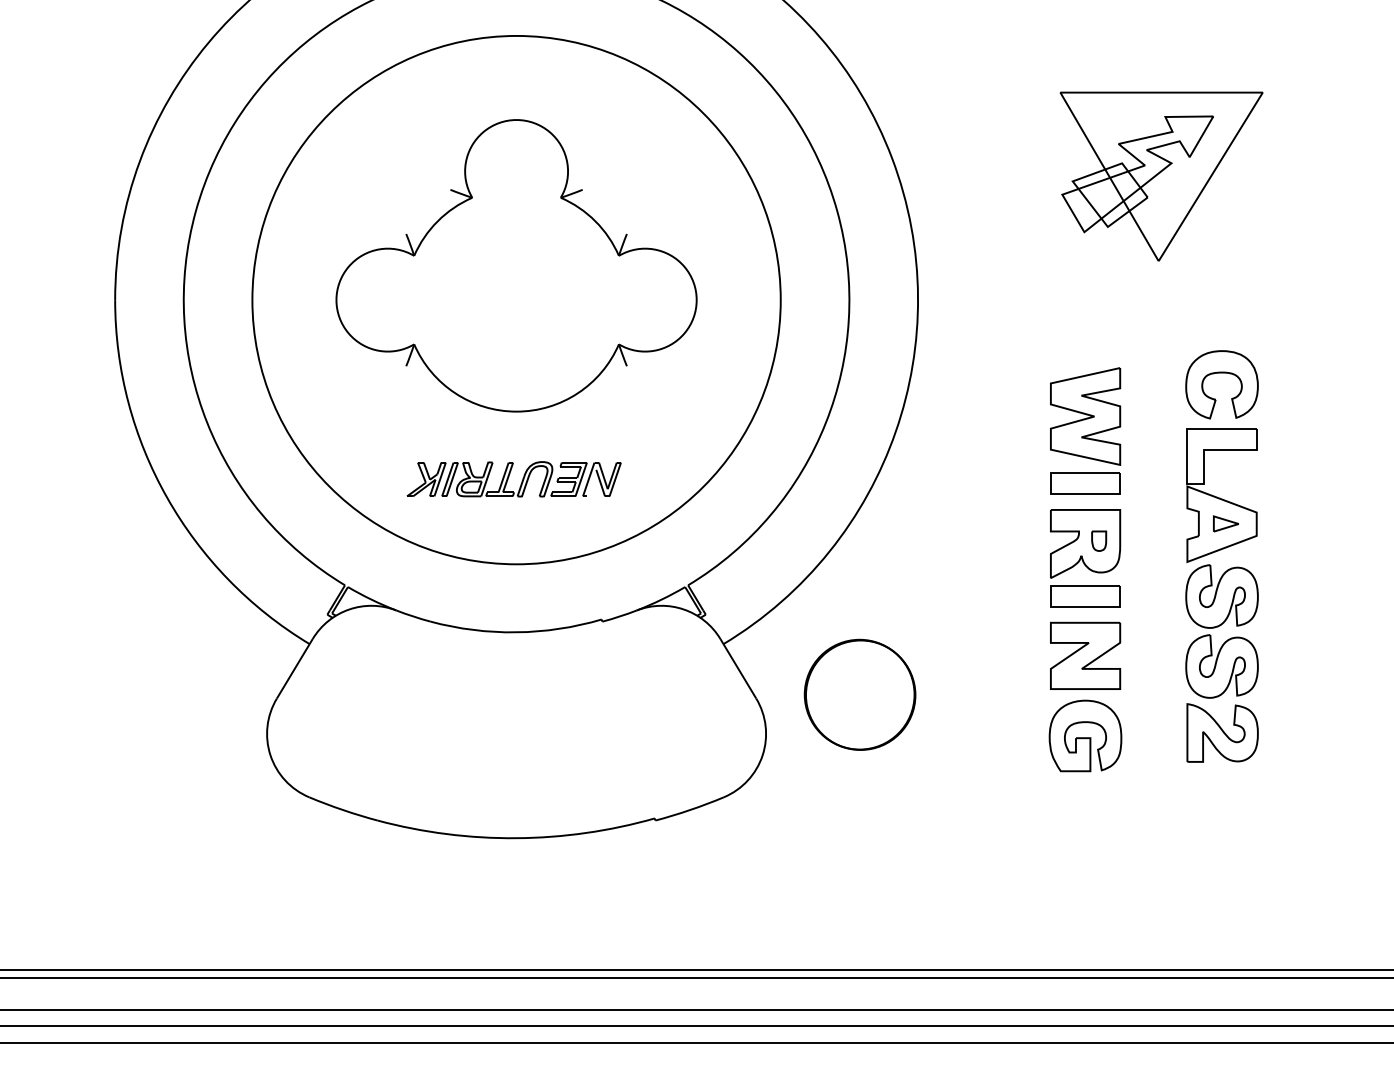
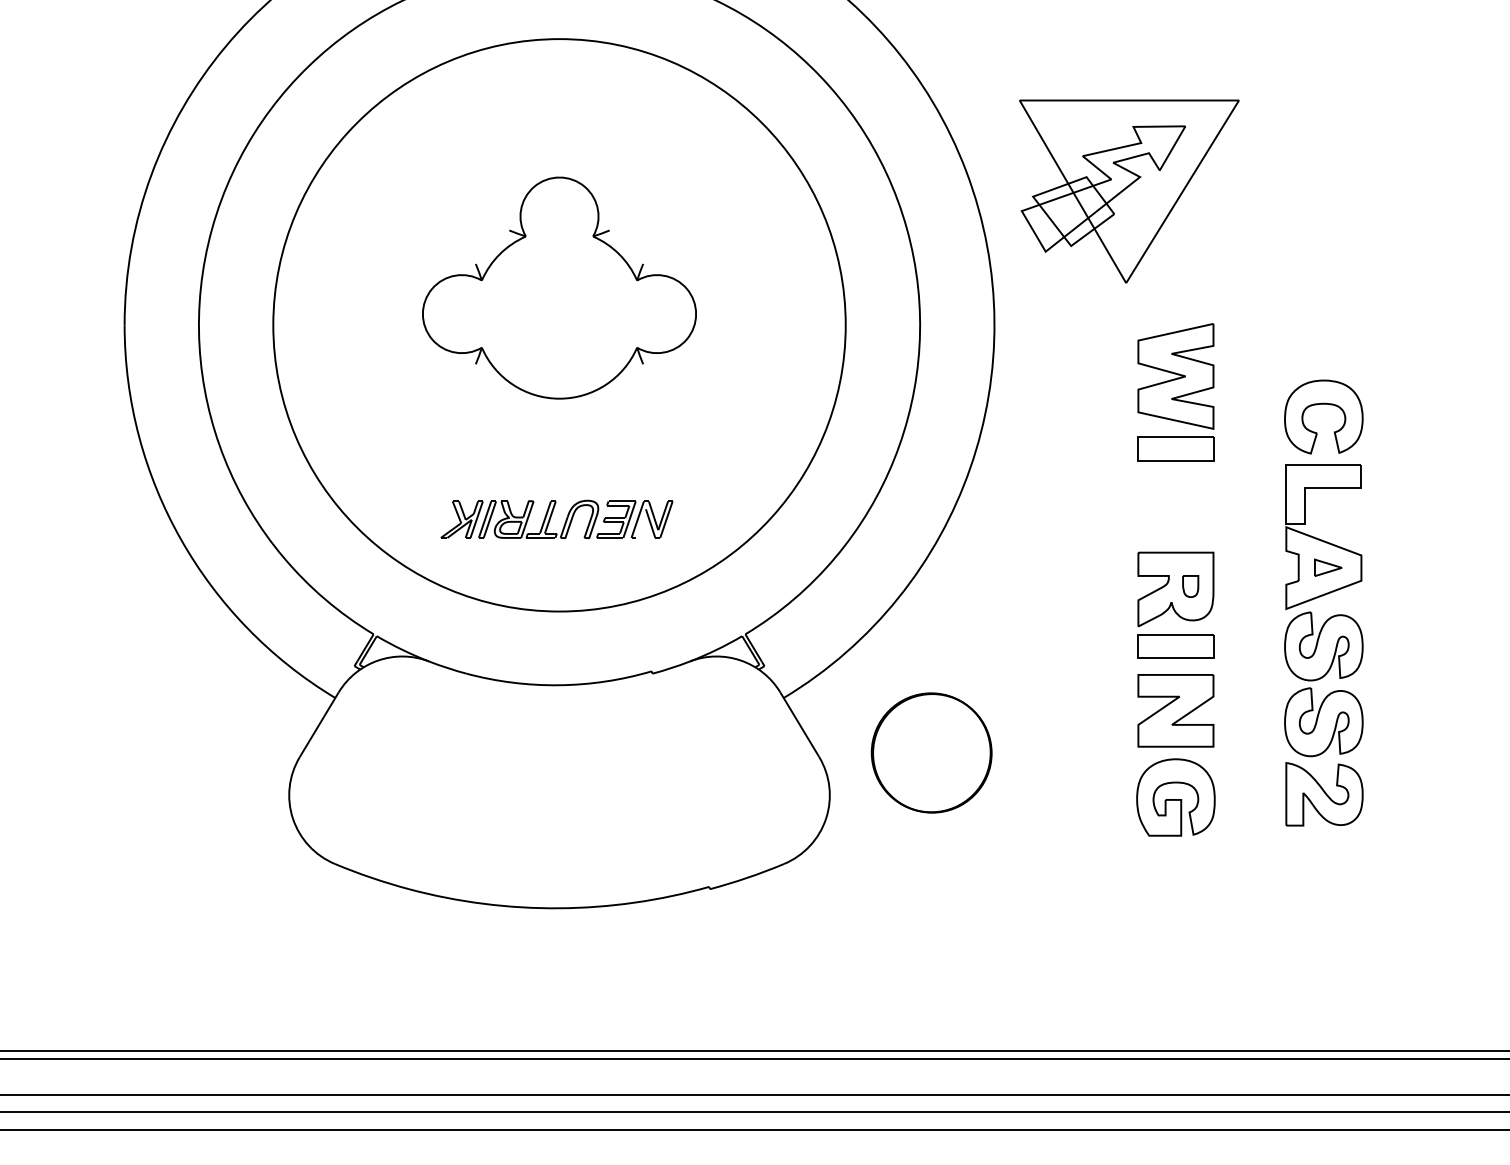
part: (1161, 176) -> (1129, 191), moved
part: (516, 265) -> (559, 287), size x0.7
part: (1085, 431) -> (1175, 392), moved

